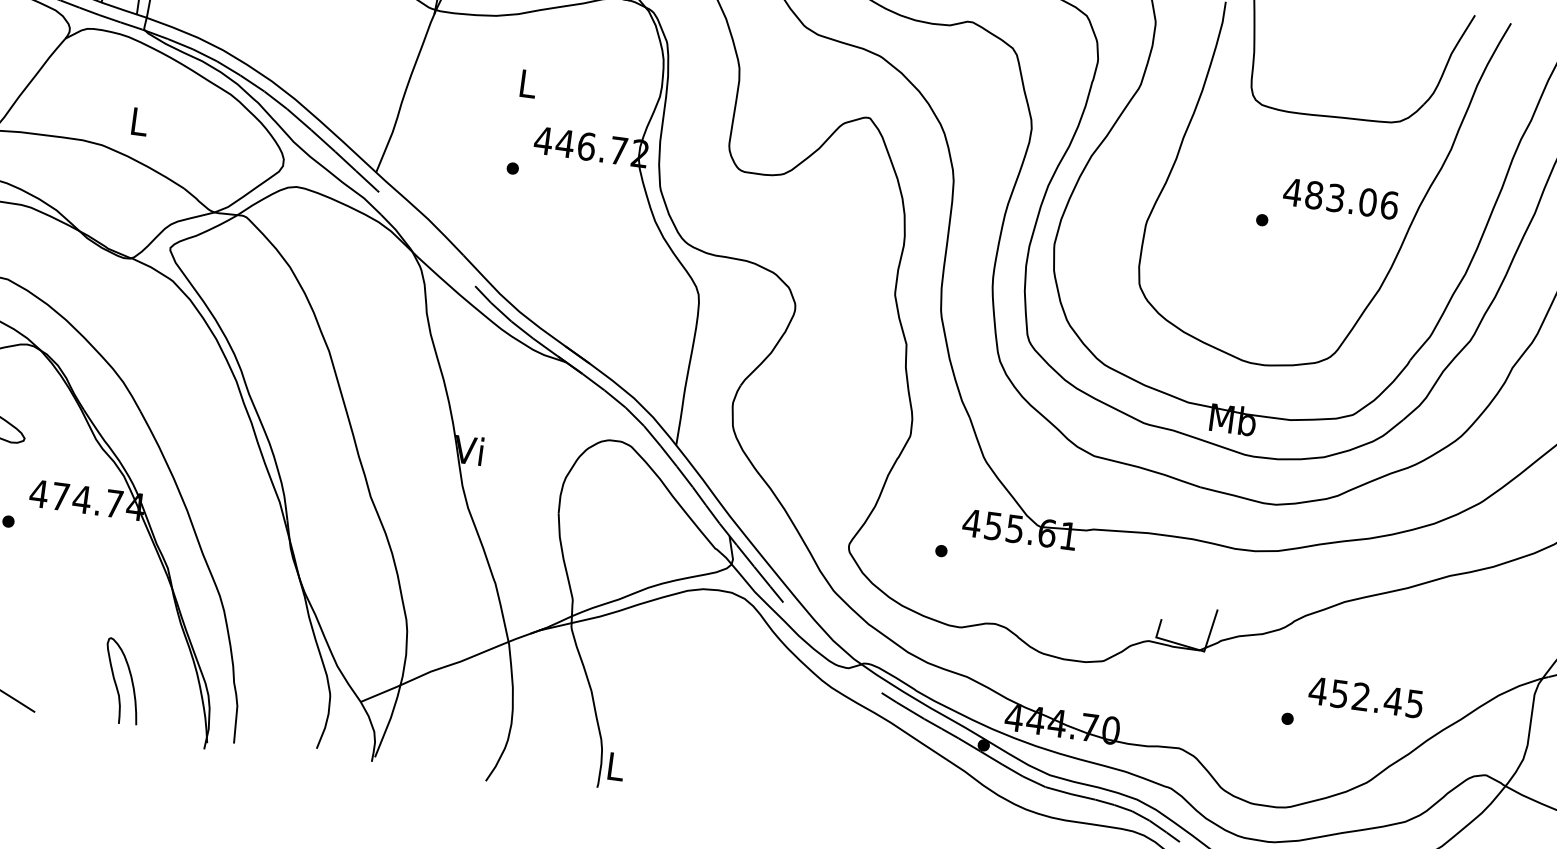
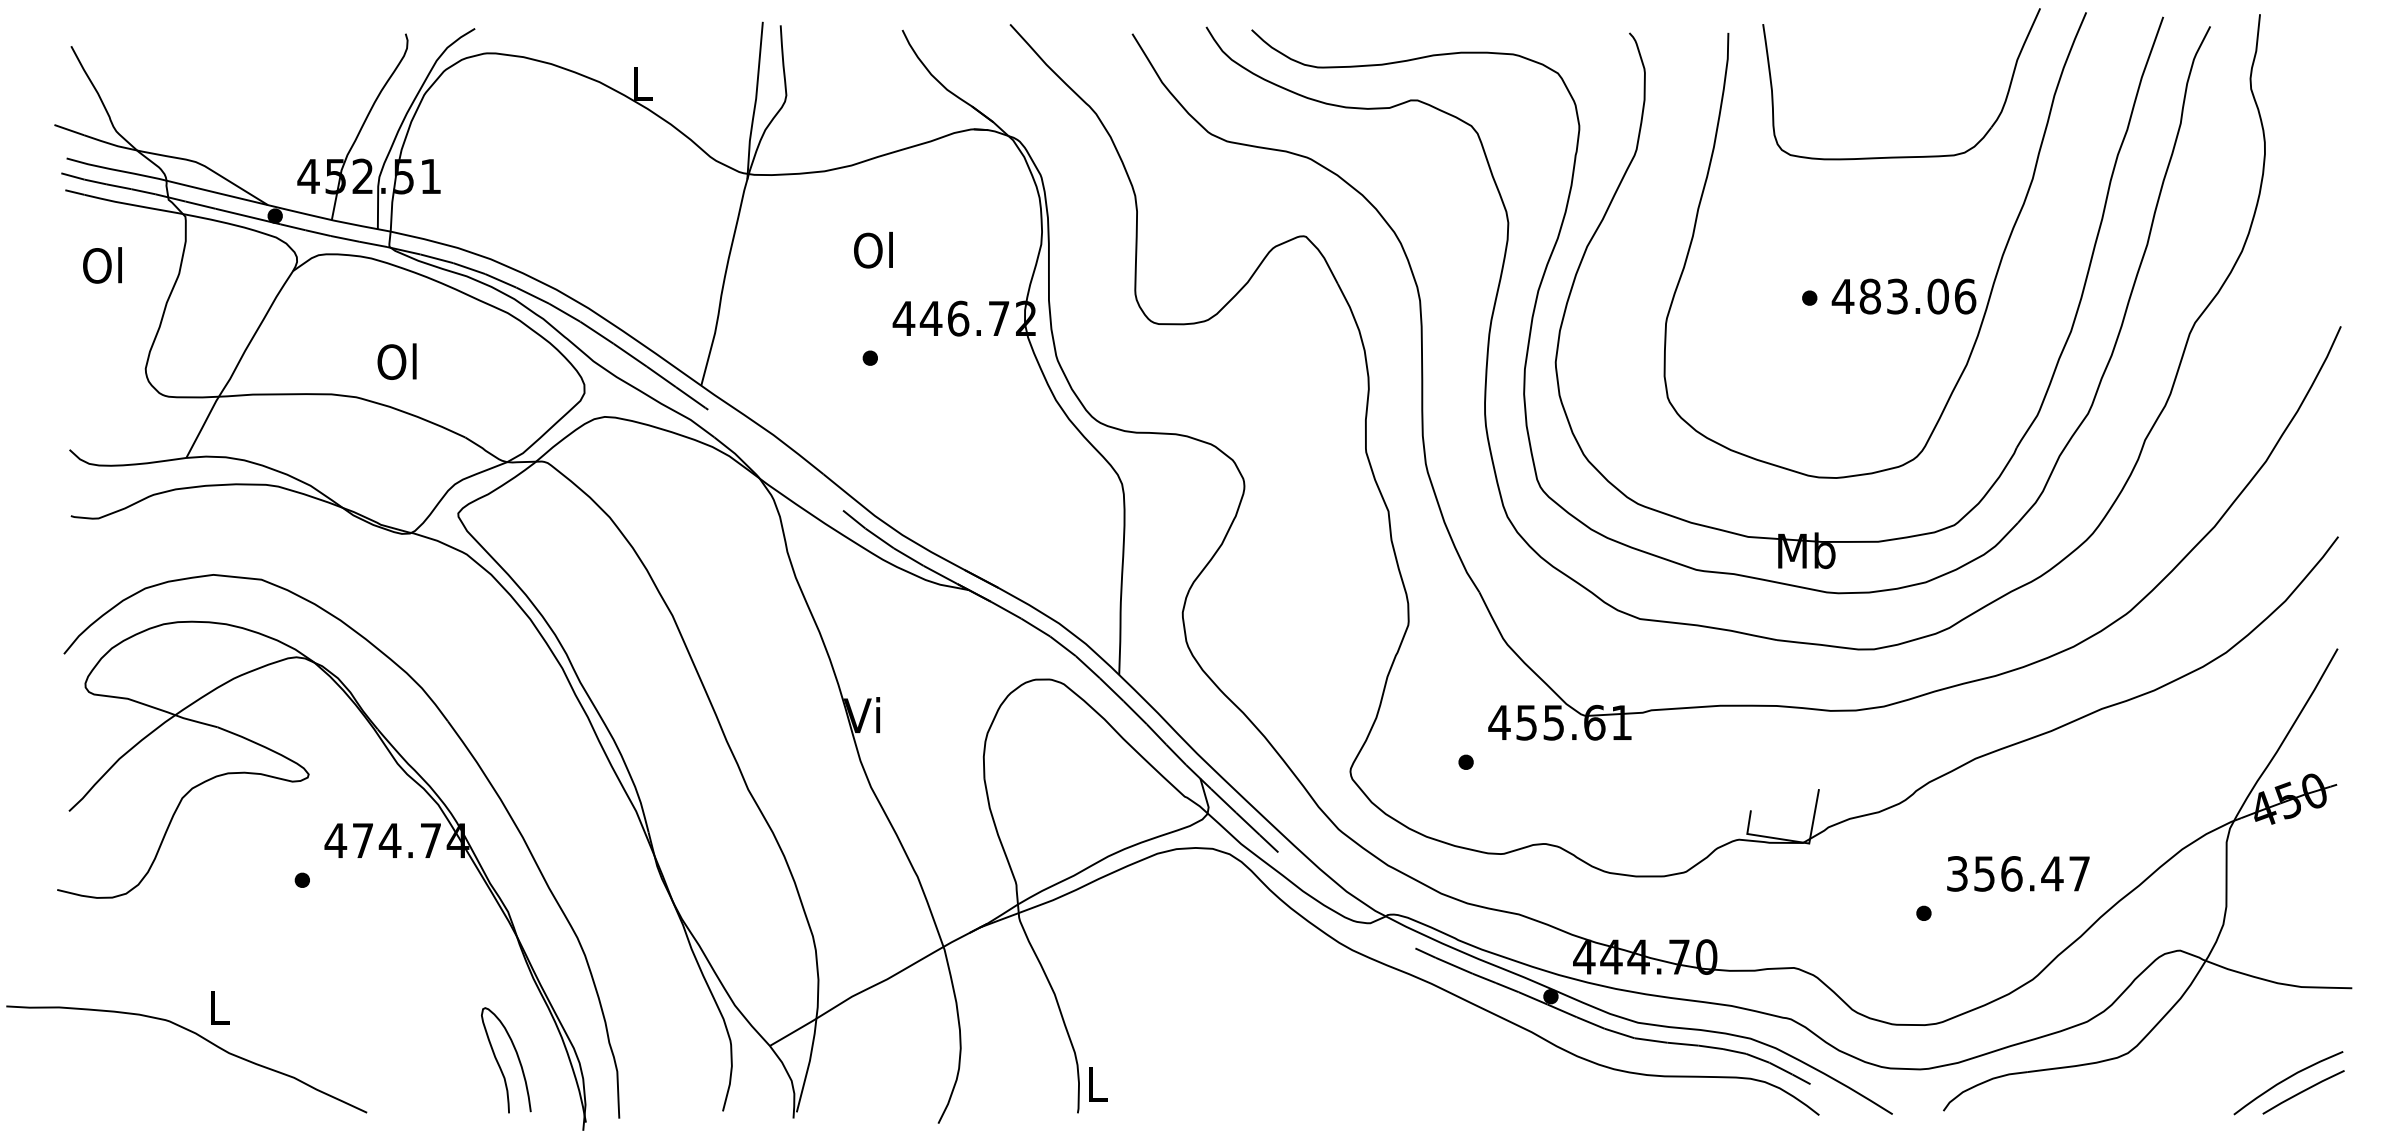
text: (526, 82) -> (873, 249), L -> Ol
text: (137, 121) -> (396, 361), L -> Ol
text: (1340, 198) -> (1903, 296), moved
curve: (116, 683) -> (499, 1063), moved
text: (1365, 697) -> (2017, 873), 452.45 -> 356.47

